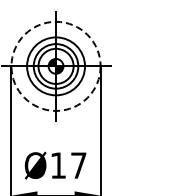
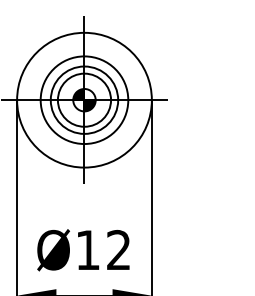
circle: (55, 65) -> (83, 98), dashed -> solid
text: (78, 165) -> (118, 250), Ø17 -> Ø12

